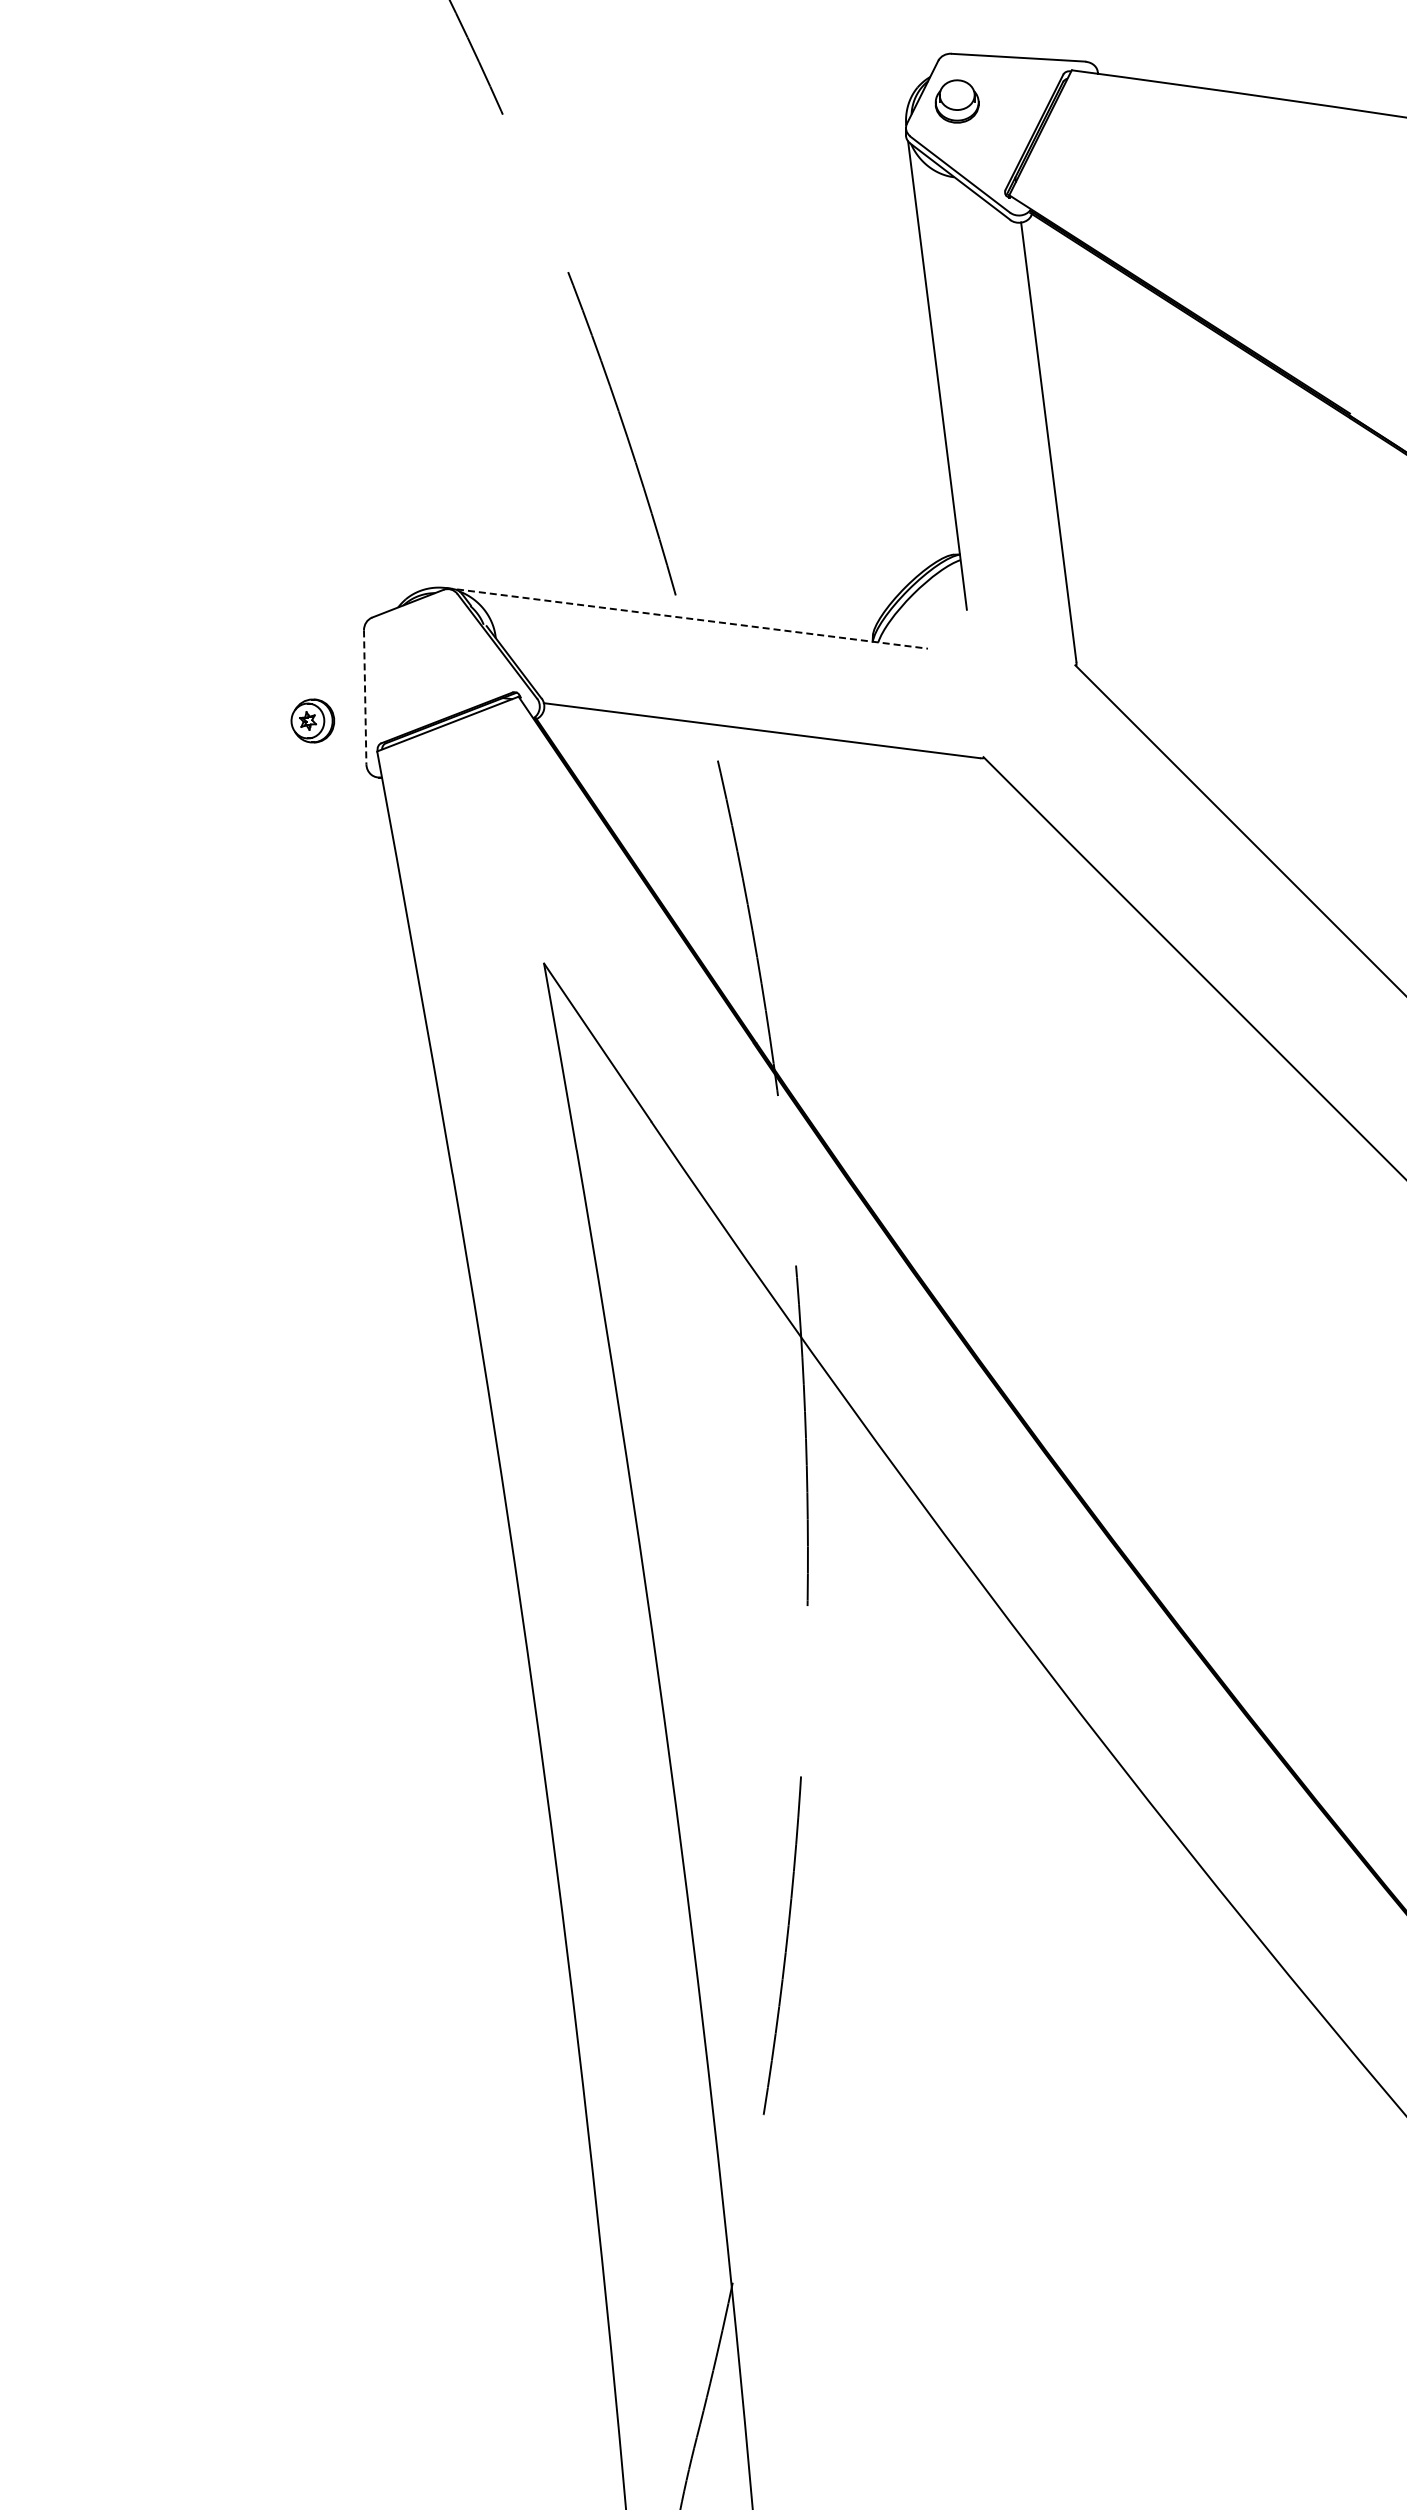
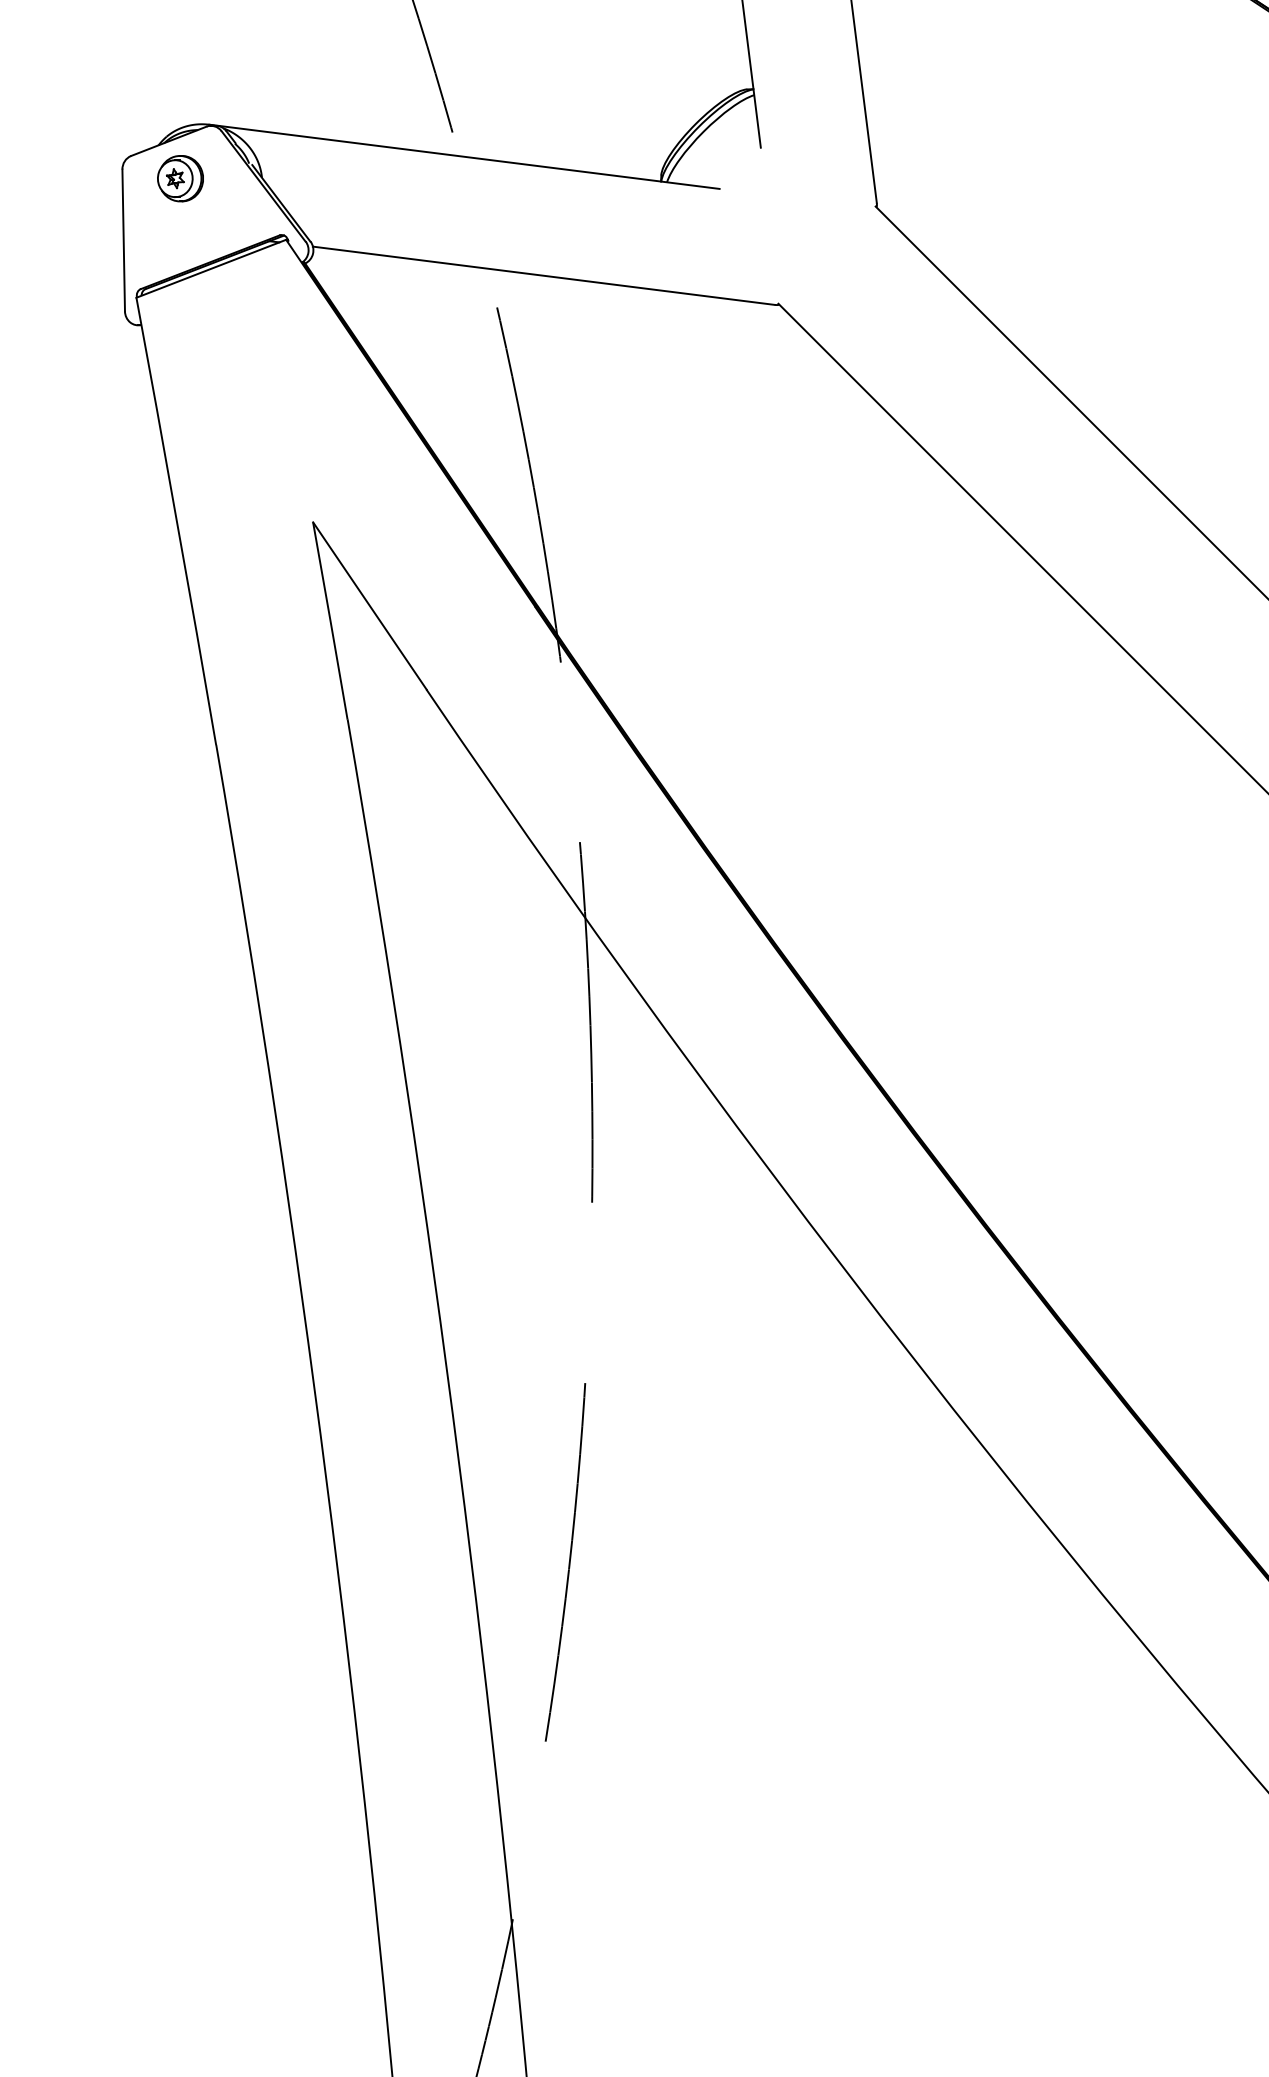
line: (687, 618) -> (464, 156), dashed -> solid
line: (365, 697) -> (124, 240), dashed -> solid
part: (312, 720) -> (180, 178), moved

